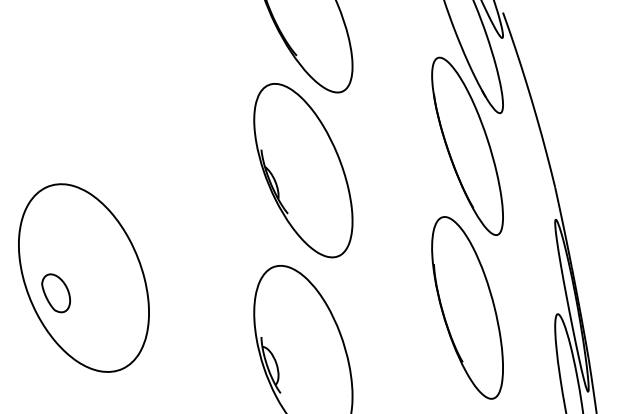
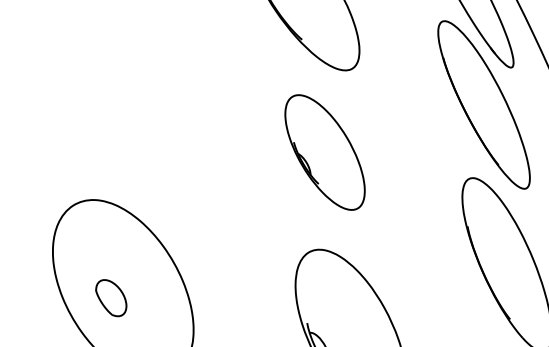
part: (303, 170) -> (325, 152), size x0.7
part: (55, 293) -> (110, 298), moved

